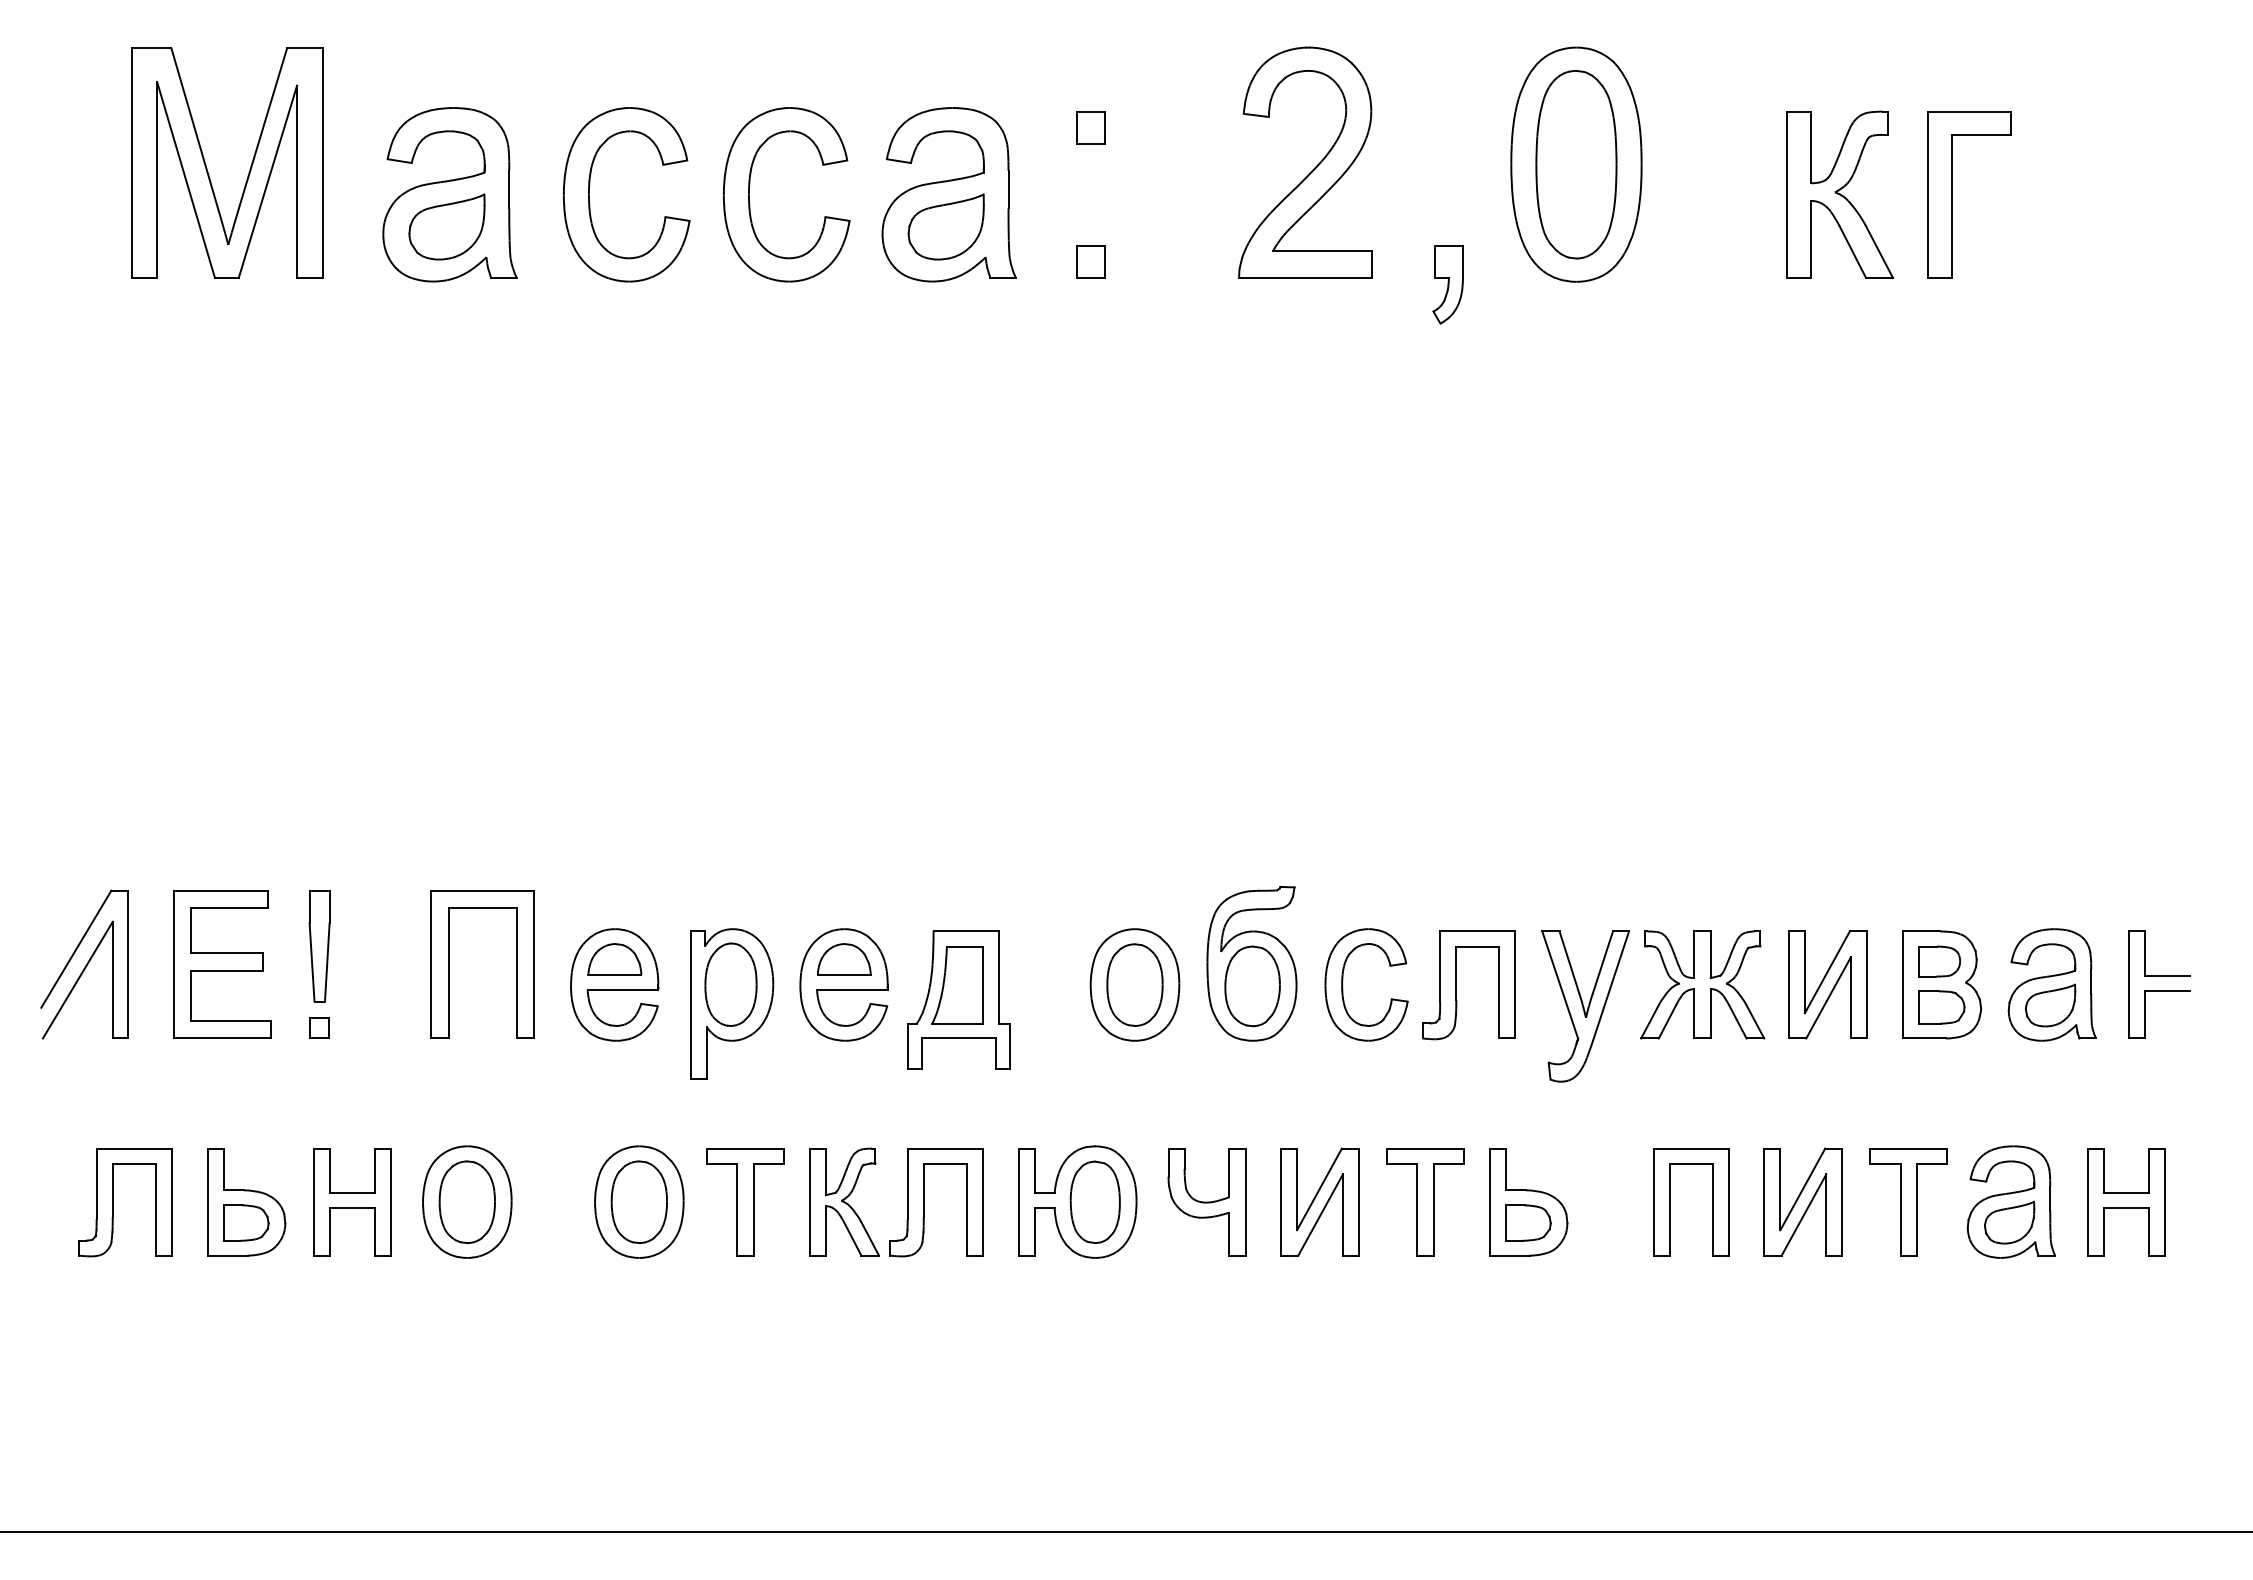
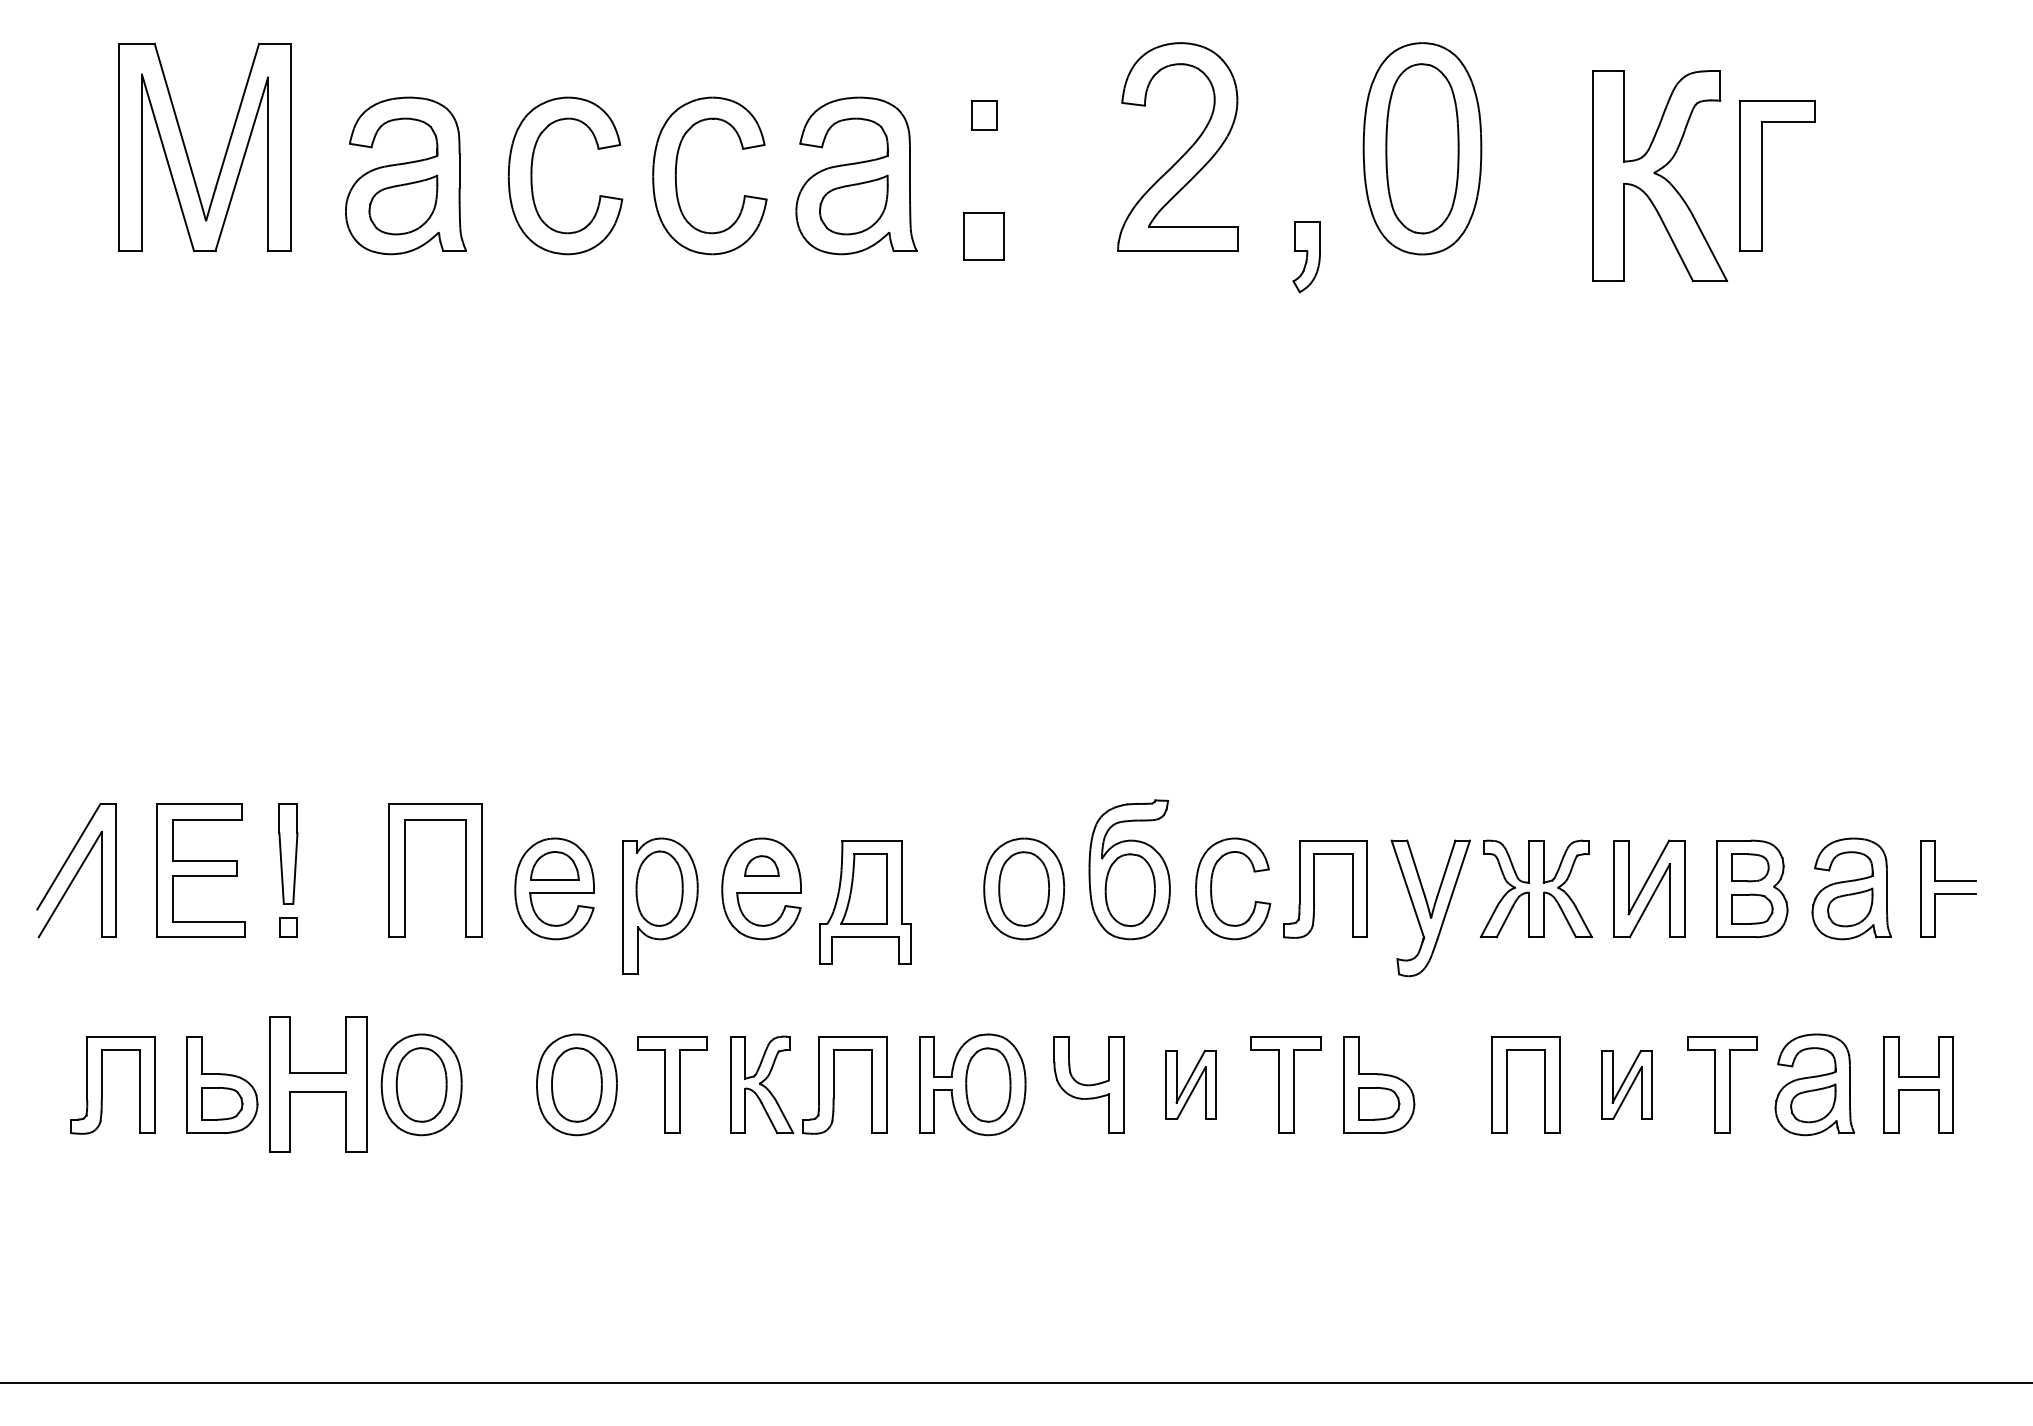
part: (1840, 194) -> (1660, 175), size x1.4
part: (1090, 261) -> (984, 236), size x1.6
part: (844, 959) -> (762, 865), size x0.7
part: (1319, 1201) -> (1190, 1084), size x0.7
part: (1802, 1201) -> (1626, 1084), size x0.7
part: (352, 1202) -> (318, 1085), size x1.4

